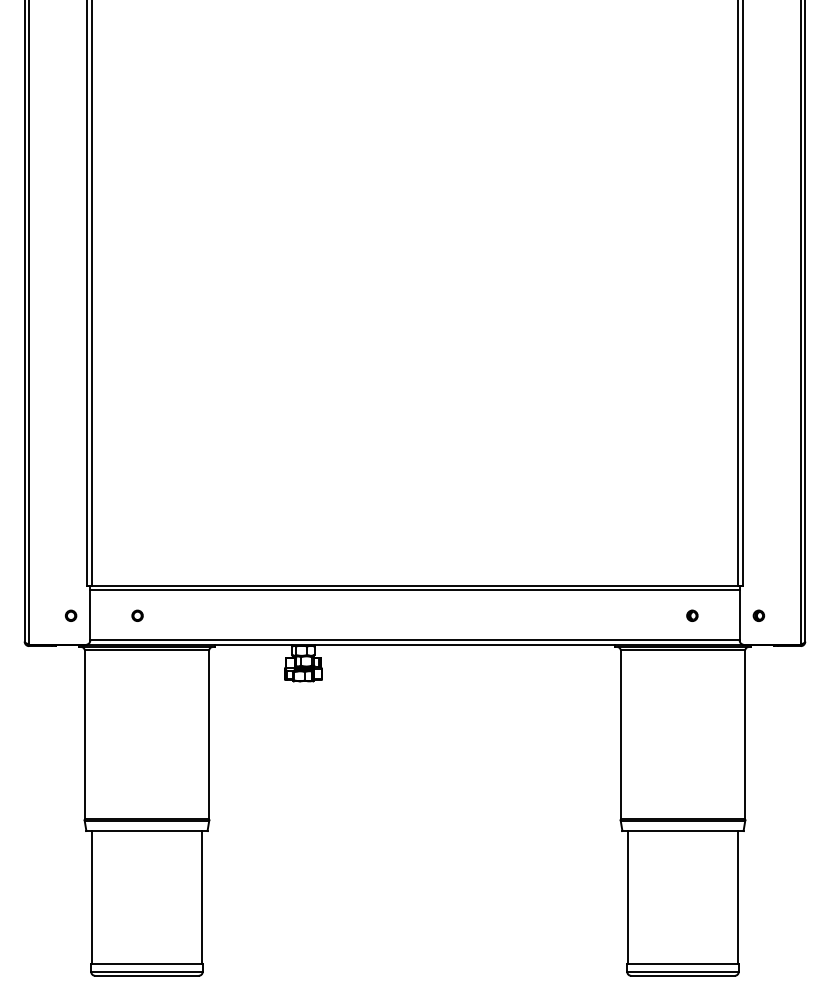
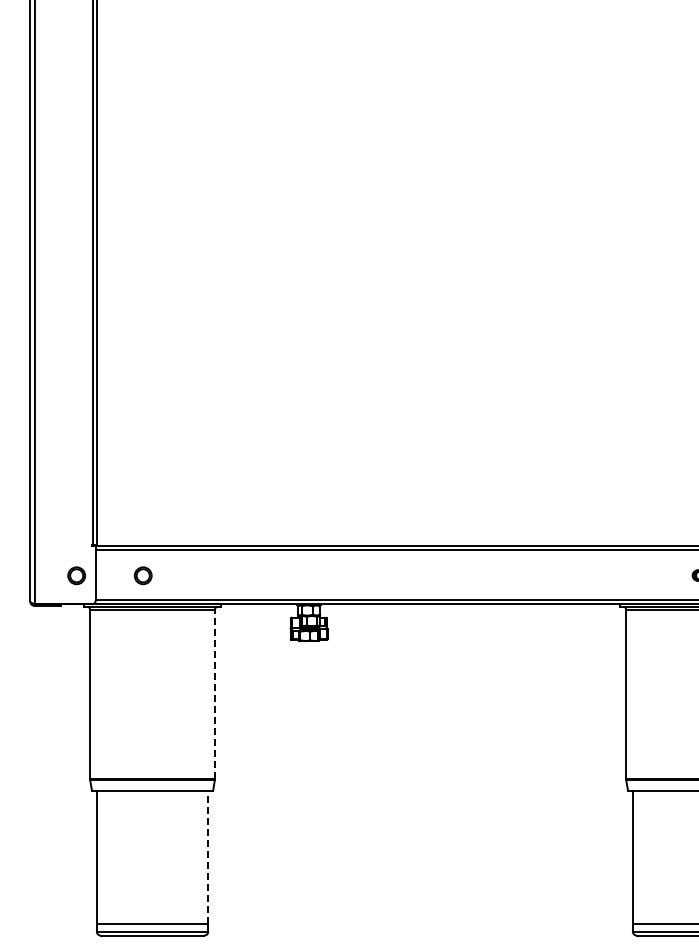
part: (70, 615) -> (76, 575), size x1.6
part: (137, 615) -> (143, 575), size x1.6
line: (209, 734) -> (215, 694), solid -> dashed
line: (202, 897) -> (208, 857), solid -> dashed

